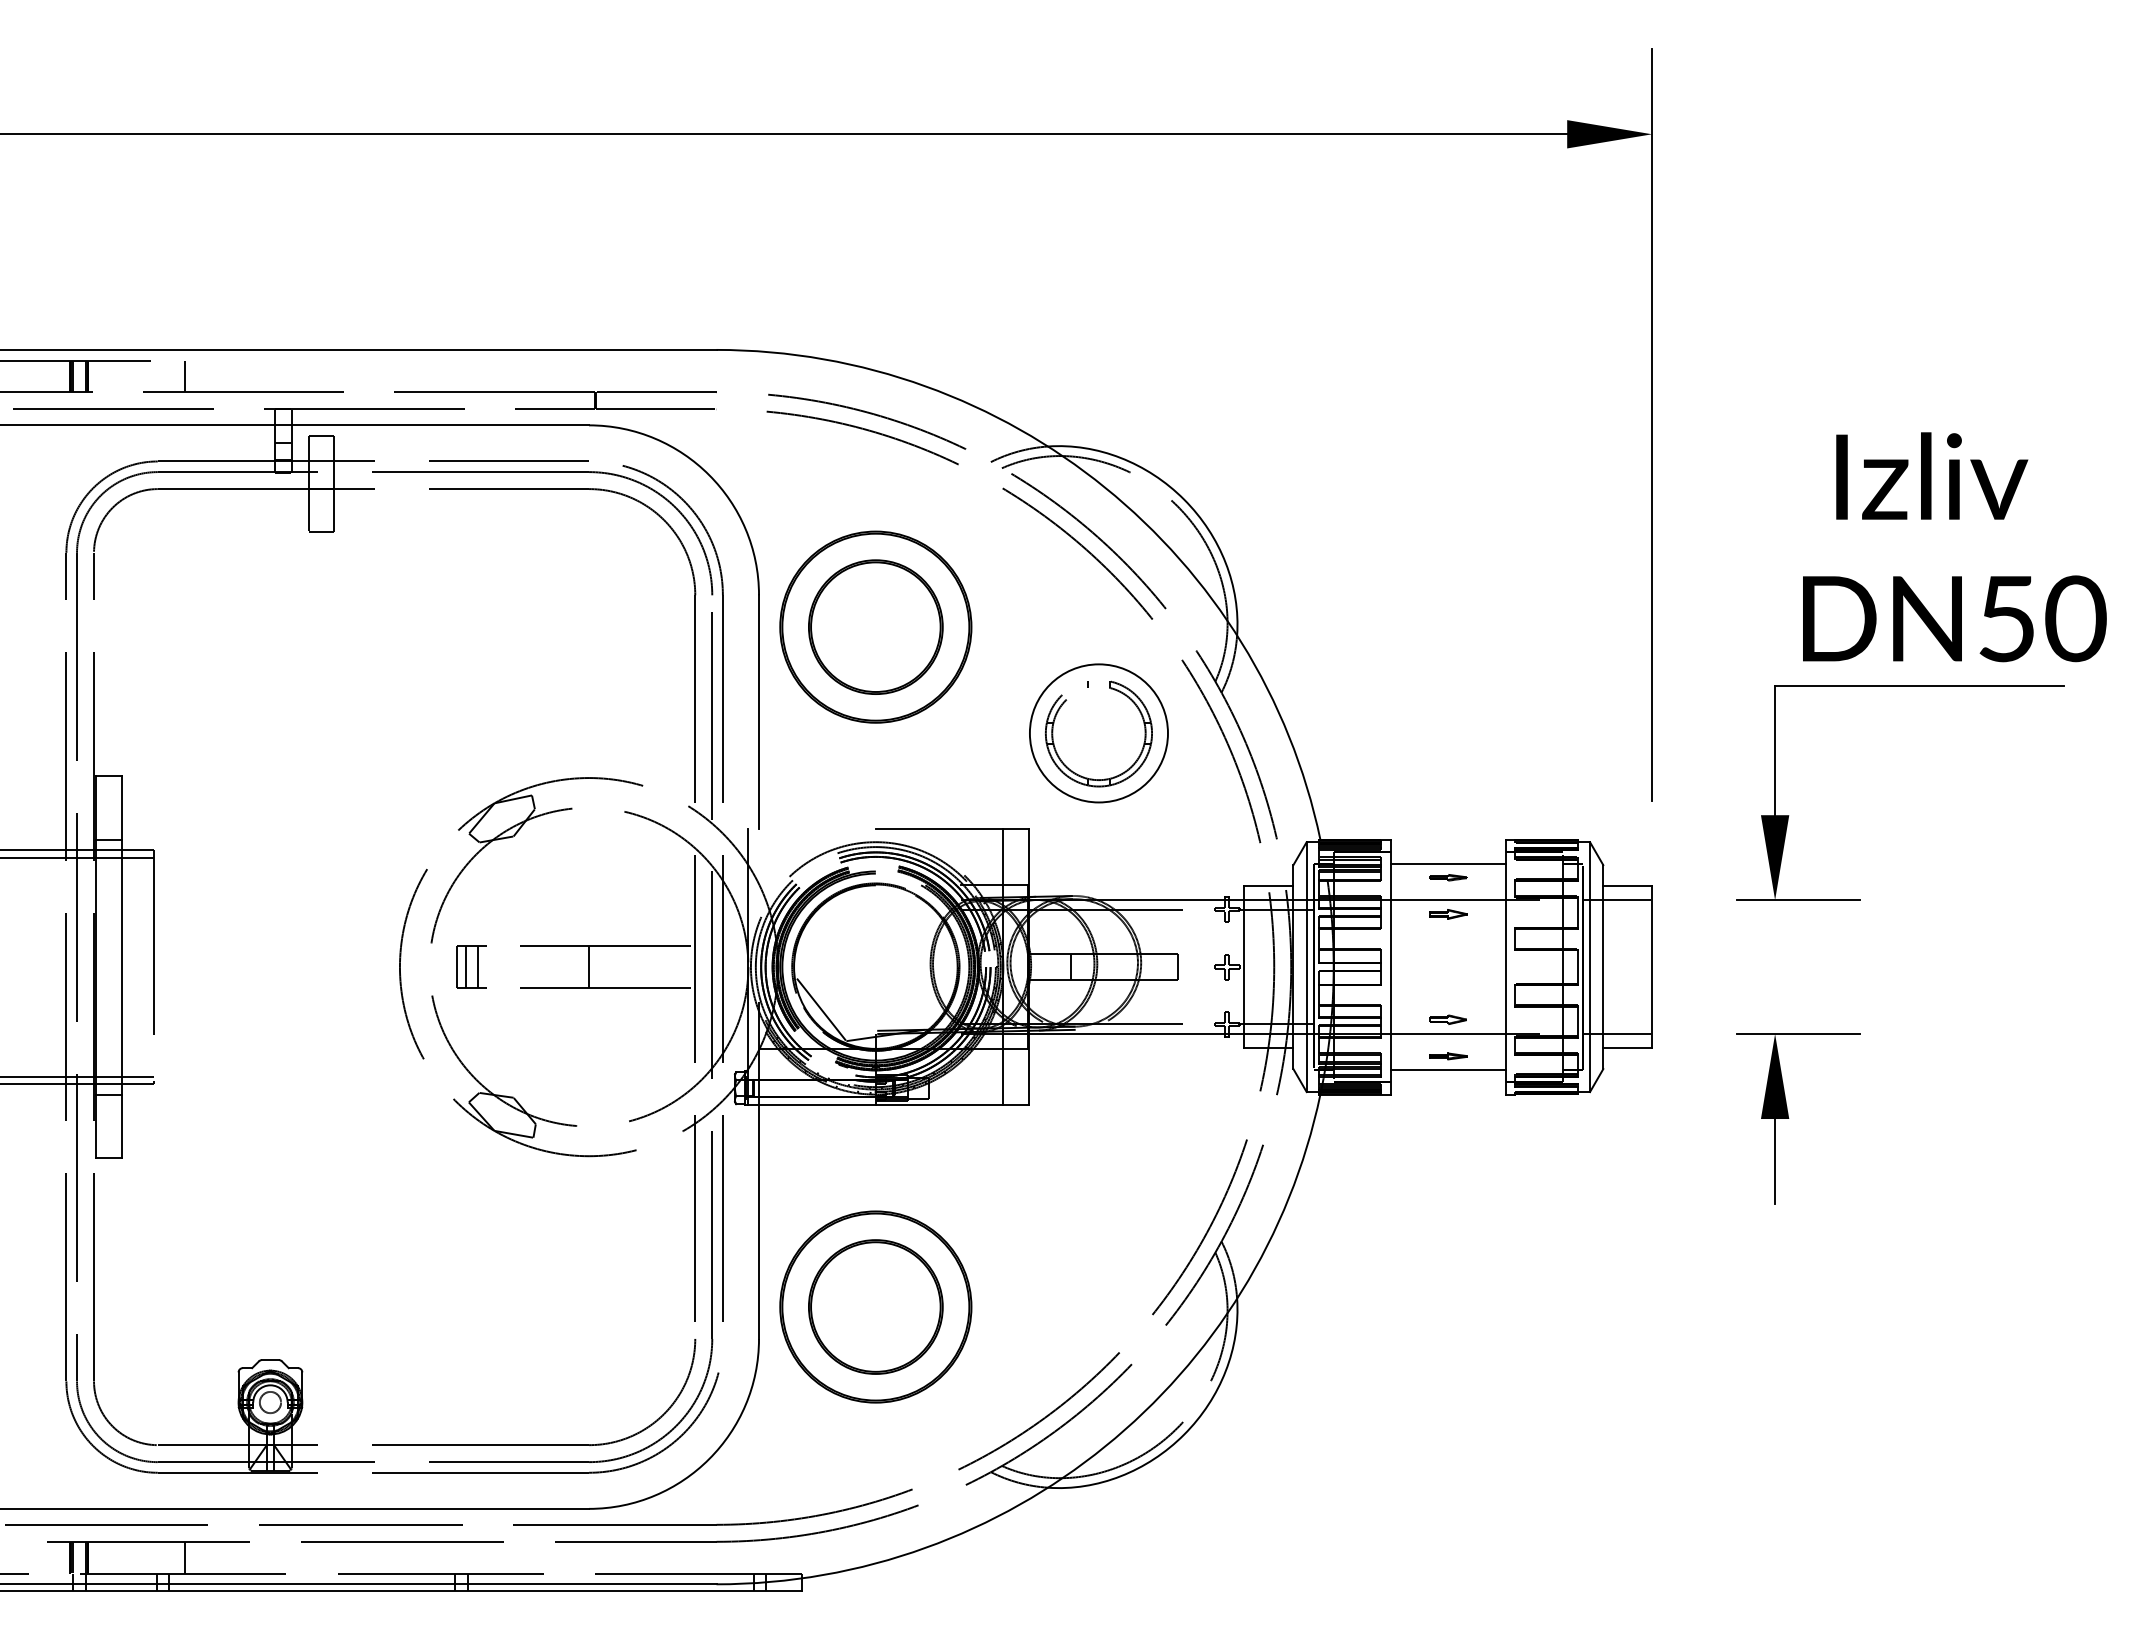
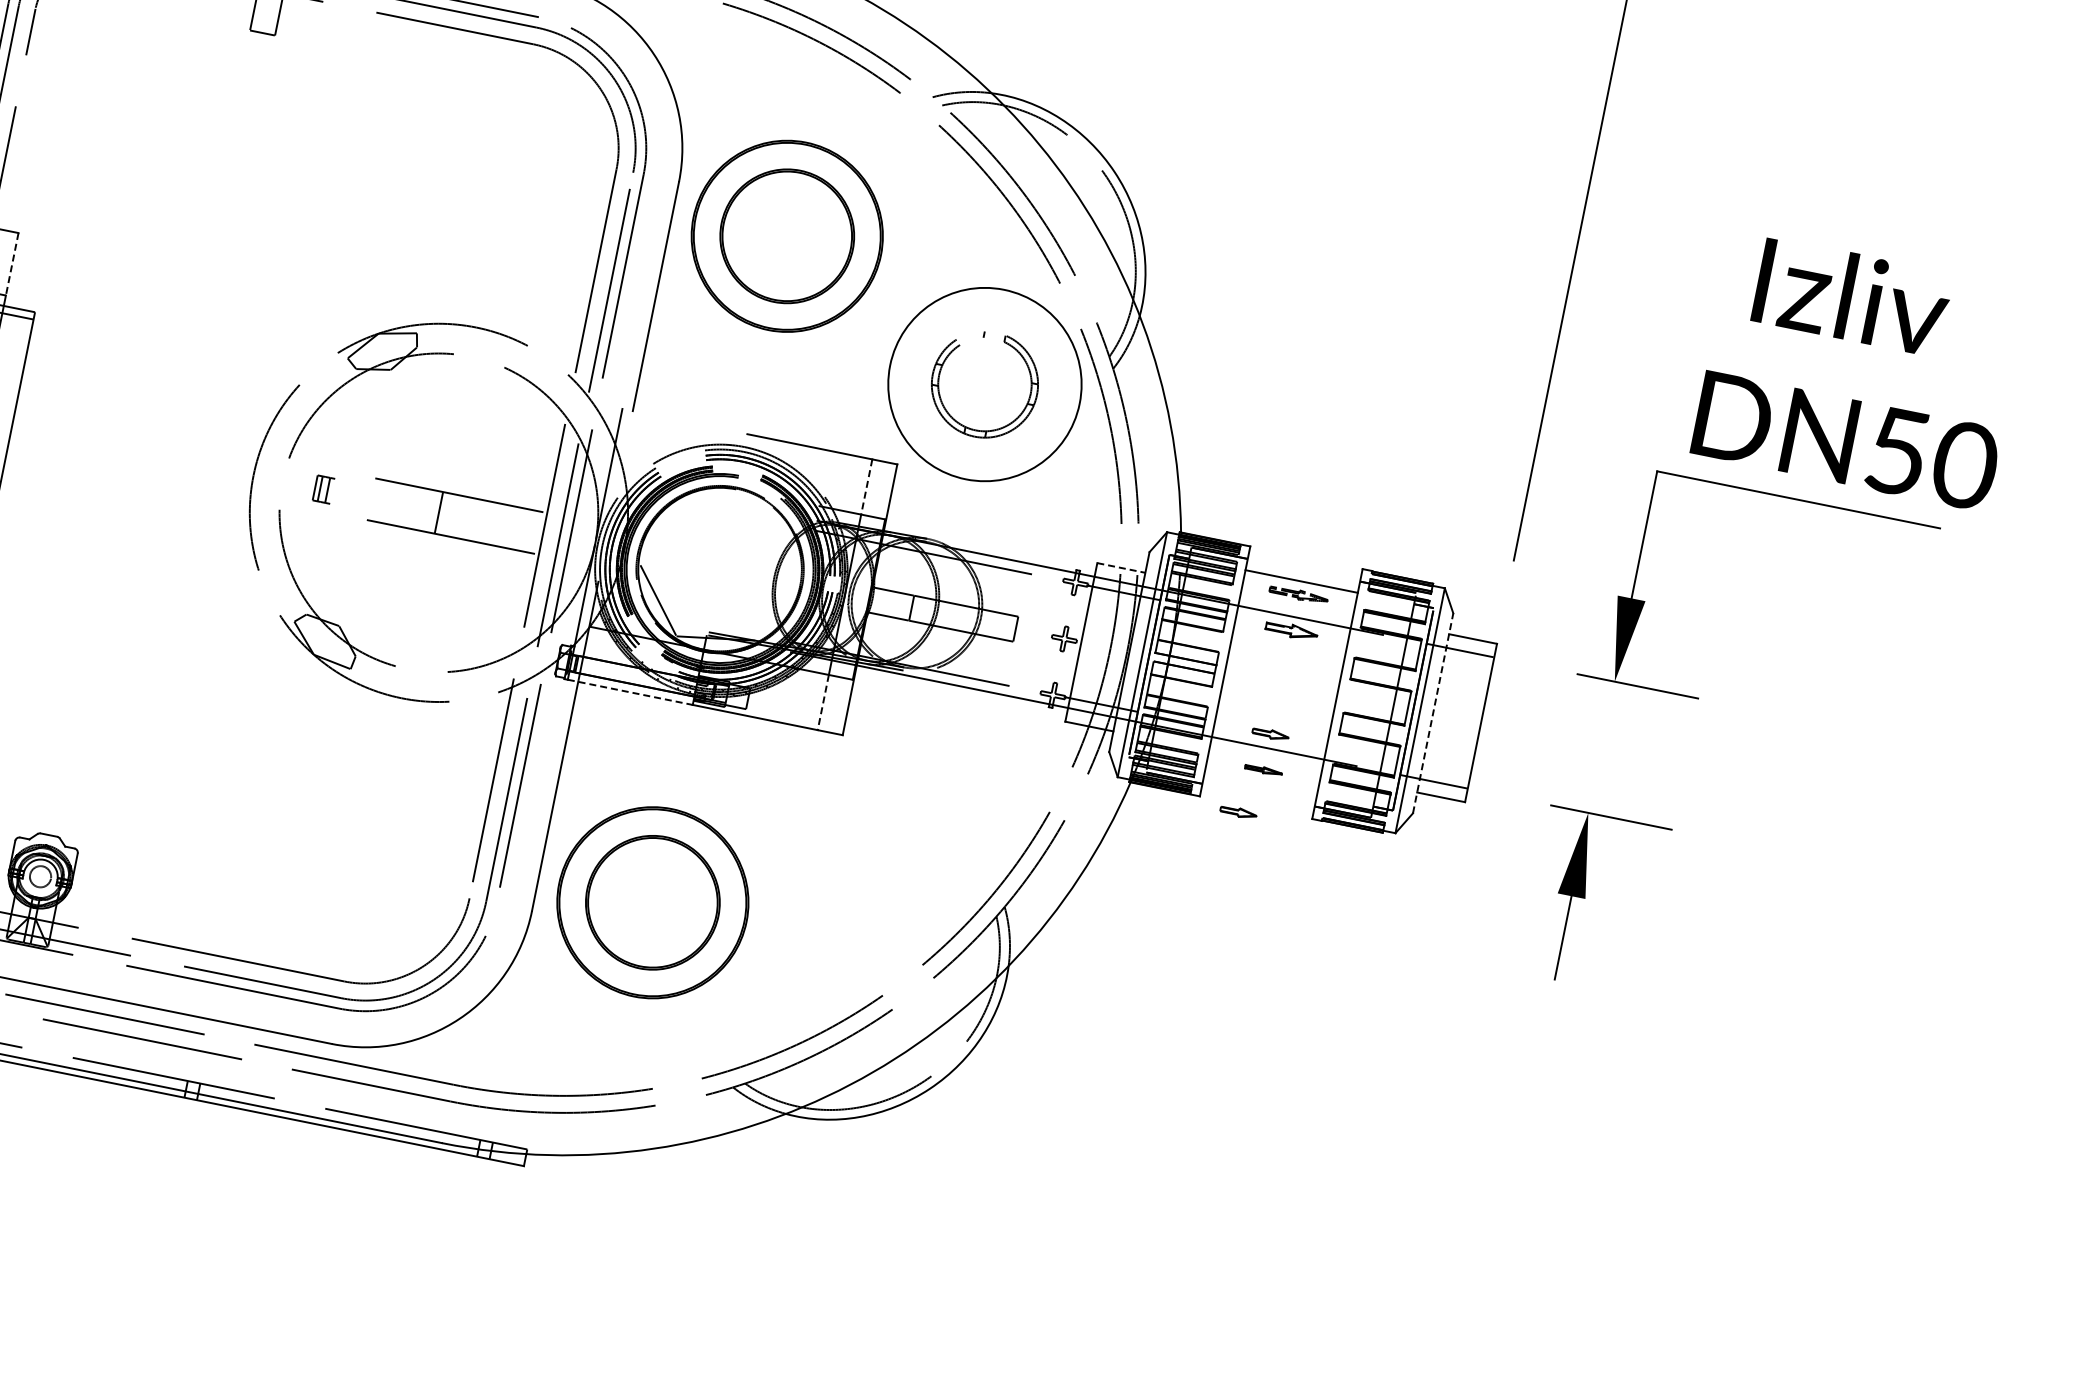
circle: (1098, 733) -> (984, 384), size x1.4
line: (121, 807) -> (12, 263), solid -> dashed
line: (1003, 857) -> (866, 487), solid -> dashed
part: (1448, 877) -> (1299, 594), size x1.6
line: (1268, 886) -> (1120, 568), solid -> dashed
part: (1448, 914) -> (1291, 631), size x1.4
part: (471, 966) -> (323, 489), size x0.6
line: (1603, 967) -> (1433, 713), solid -> dashed
line: (1448, 1070) -> (1260, 784), removed
line: (1003, 1077) -> (823, 703), solid -> dashed
part: (1431, 1102) -> (1237, 812), added
line: (812, 1105) -> (630, 692), solid -> dashed

